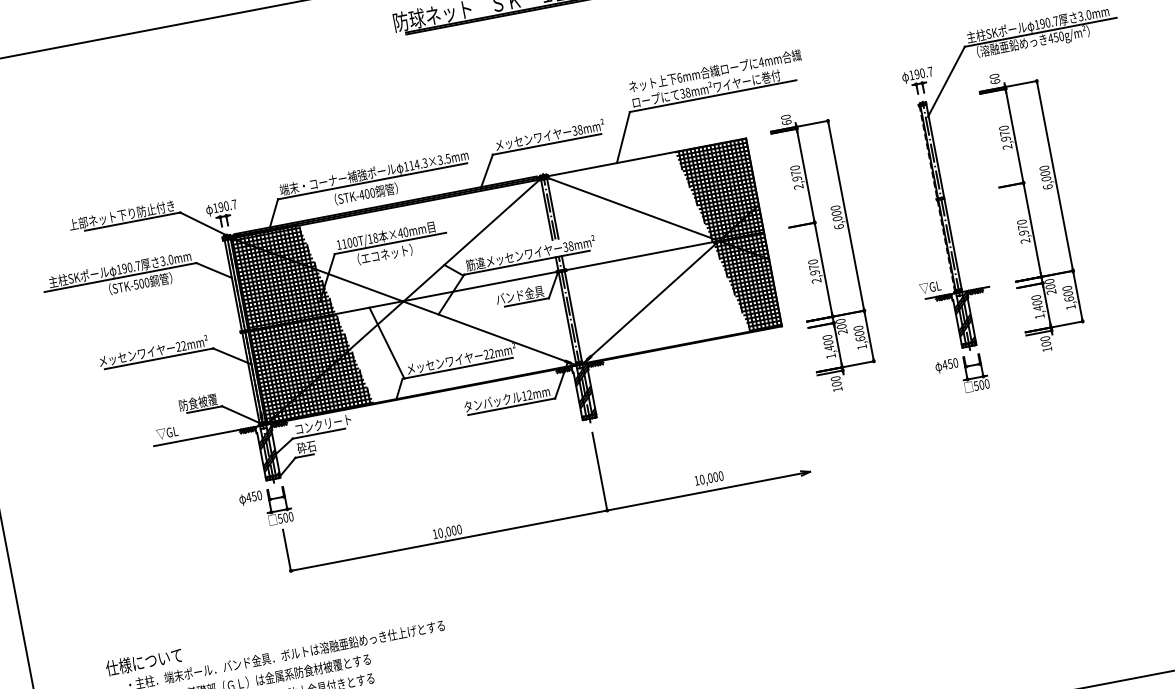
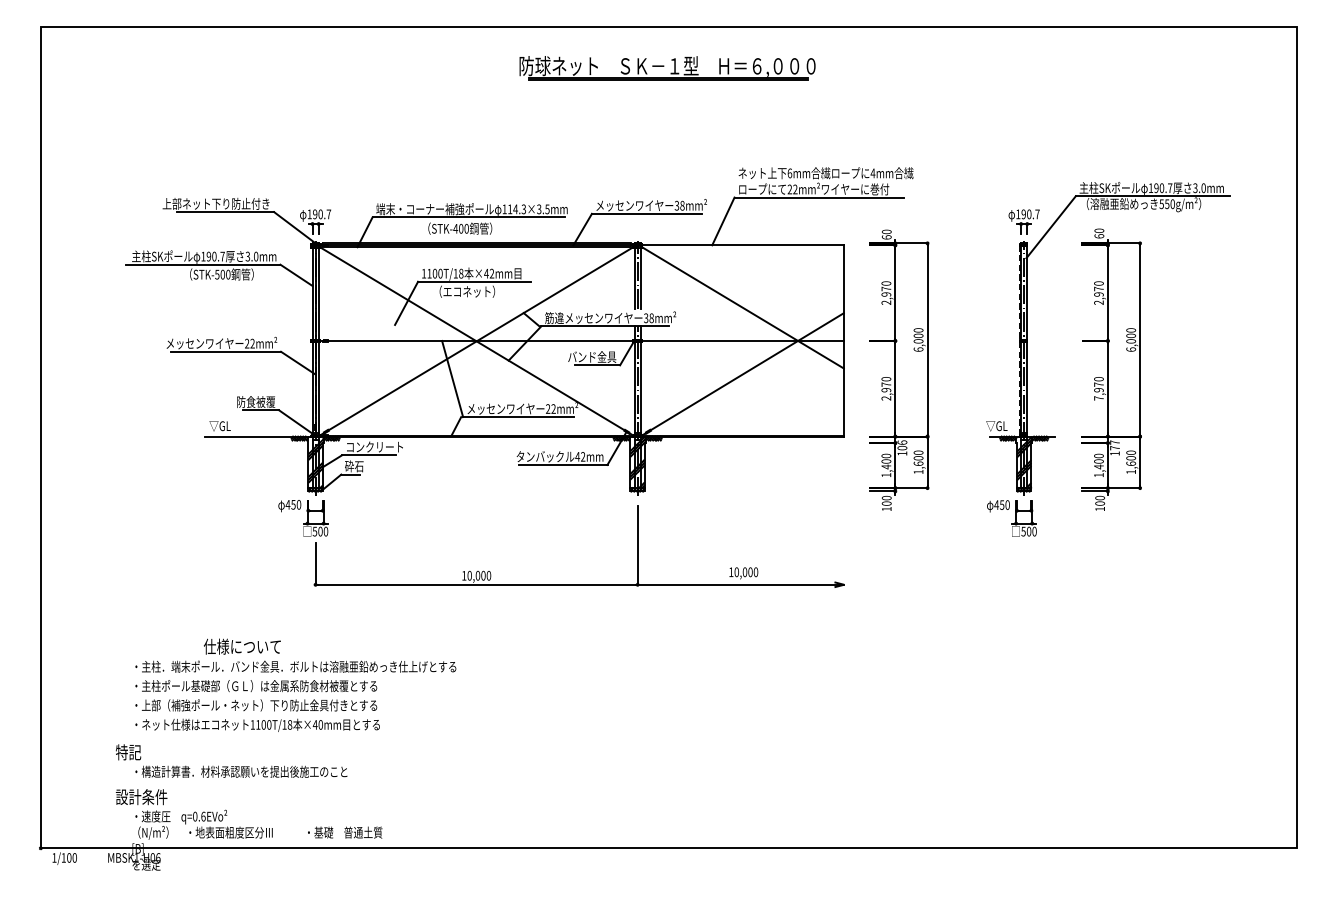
text: (1050, 38) -> (1161, 204), 450g/m² -> 550g/m²
text: (685, 93) -> (792, 189), 38mm² -> 22mm²
text: (405, 232) -> (491, 273), ×40mm -> ×42mm
hatch: (728, 238) -> (807, 340), removed
text: (1025, 241) -> (1098, 398), 2,970 -> 7,970
text: (1049, 286) -> (1114, 447), 200 -> 177
hatch: (301, 320) -> (373, 340), removed
text: (841, 326) -> (902, 447), 200 -> 106
text: (524, 395) -> (577, 456), 12mm -> 42mm
text: (144, 661) -> (242, 646), moved

